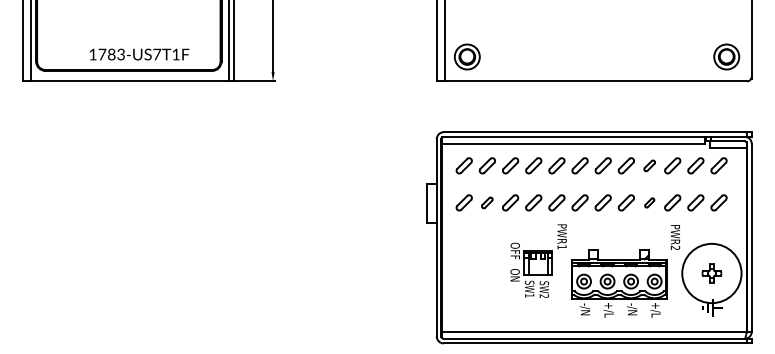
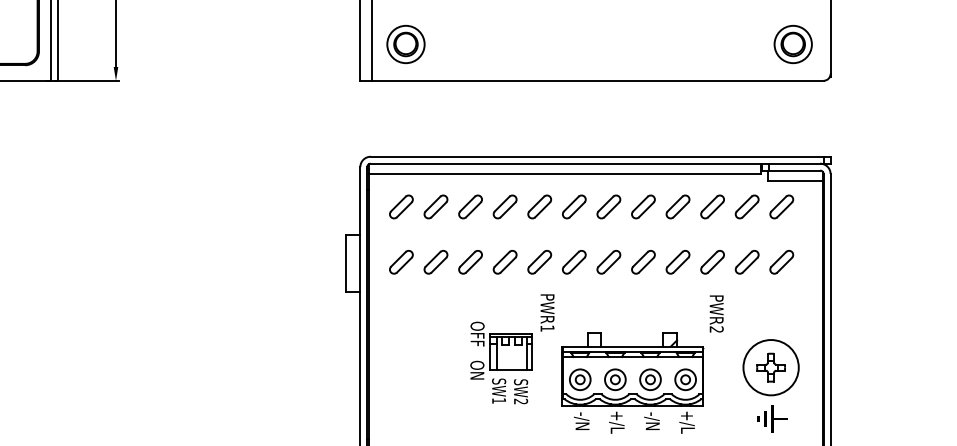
part: (649, 165) -> (677, 206), size x1.43
part: (486, 202) -> (434, 261), size x1.43
part: (649, 202) -> (677, 261), size x1.67
circle: (711, 273) -> (770, 367), size x0.62

